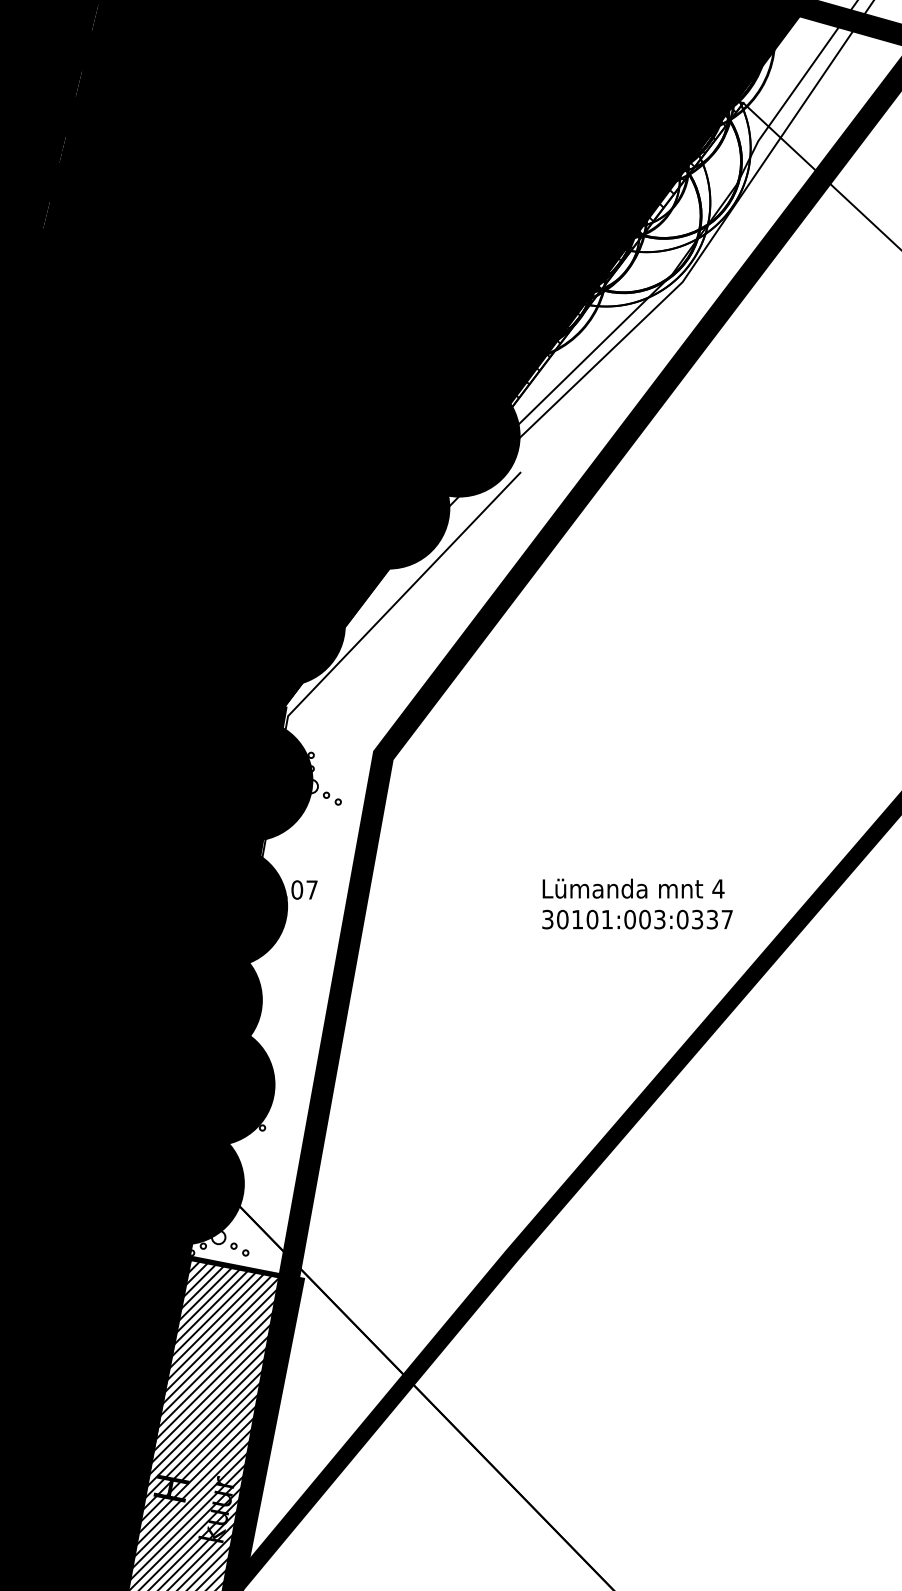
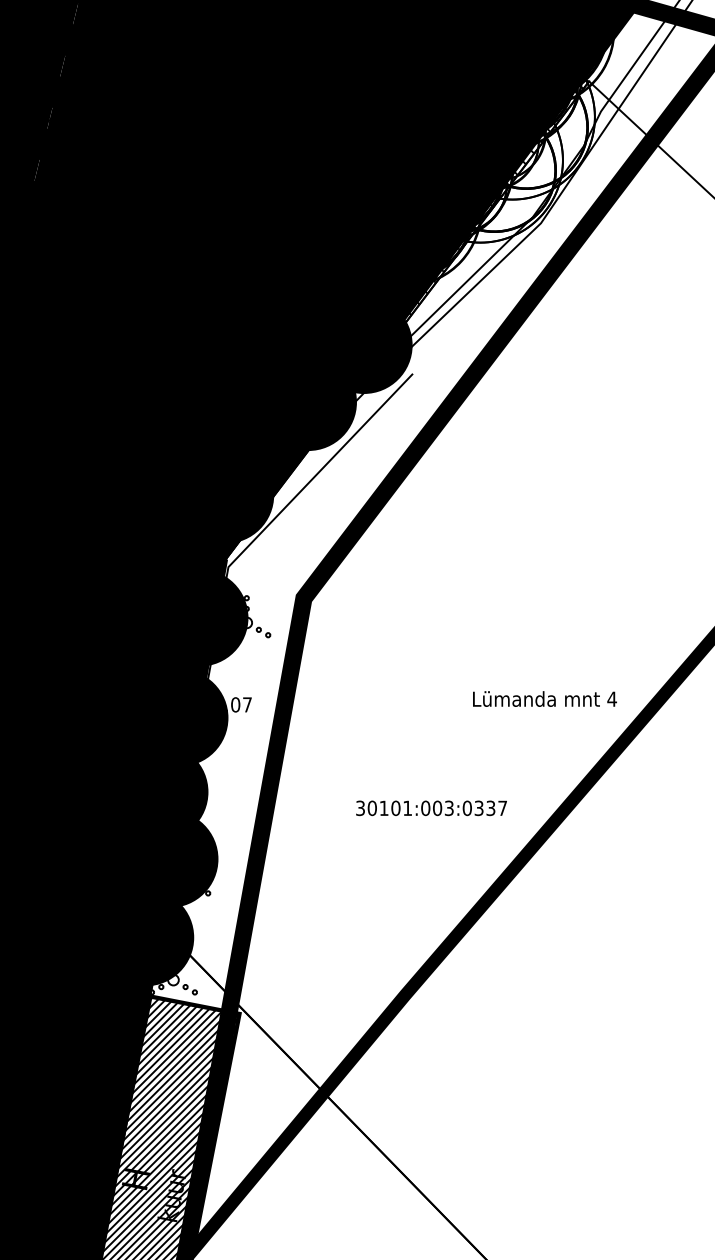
text: (633, 888) -> (544, 698), moved
text: (637, 919) -> (431, 808), moved

